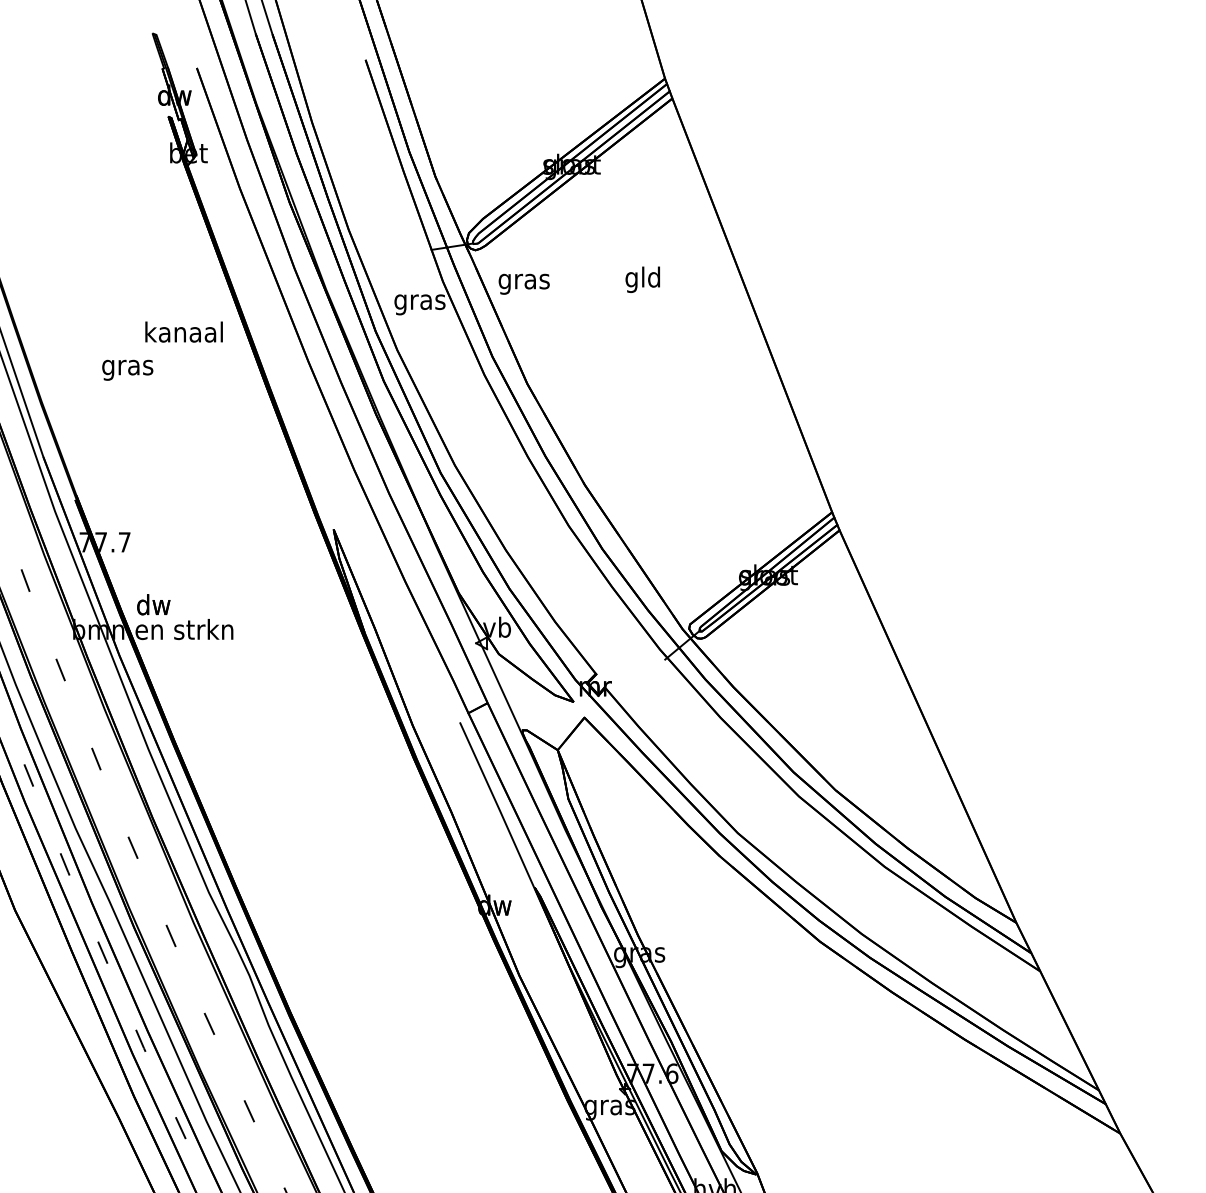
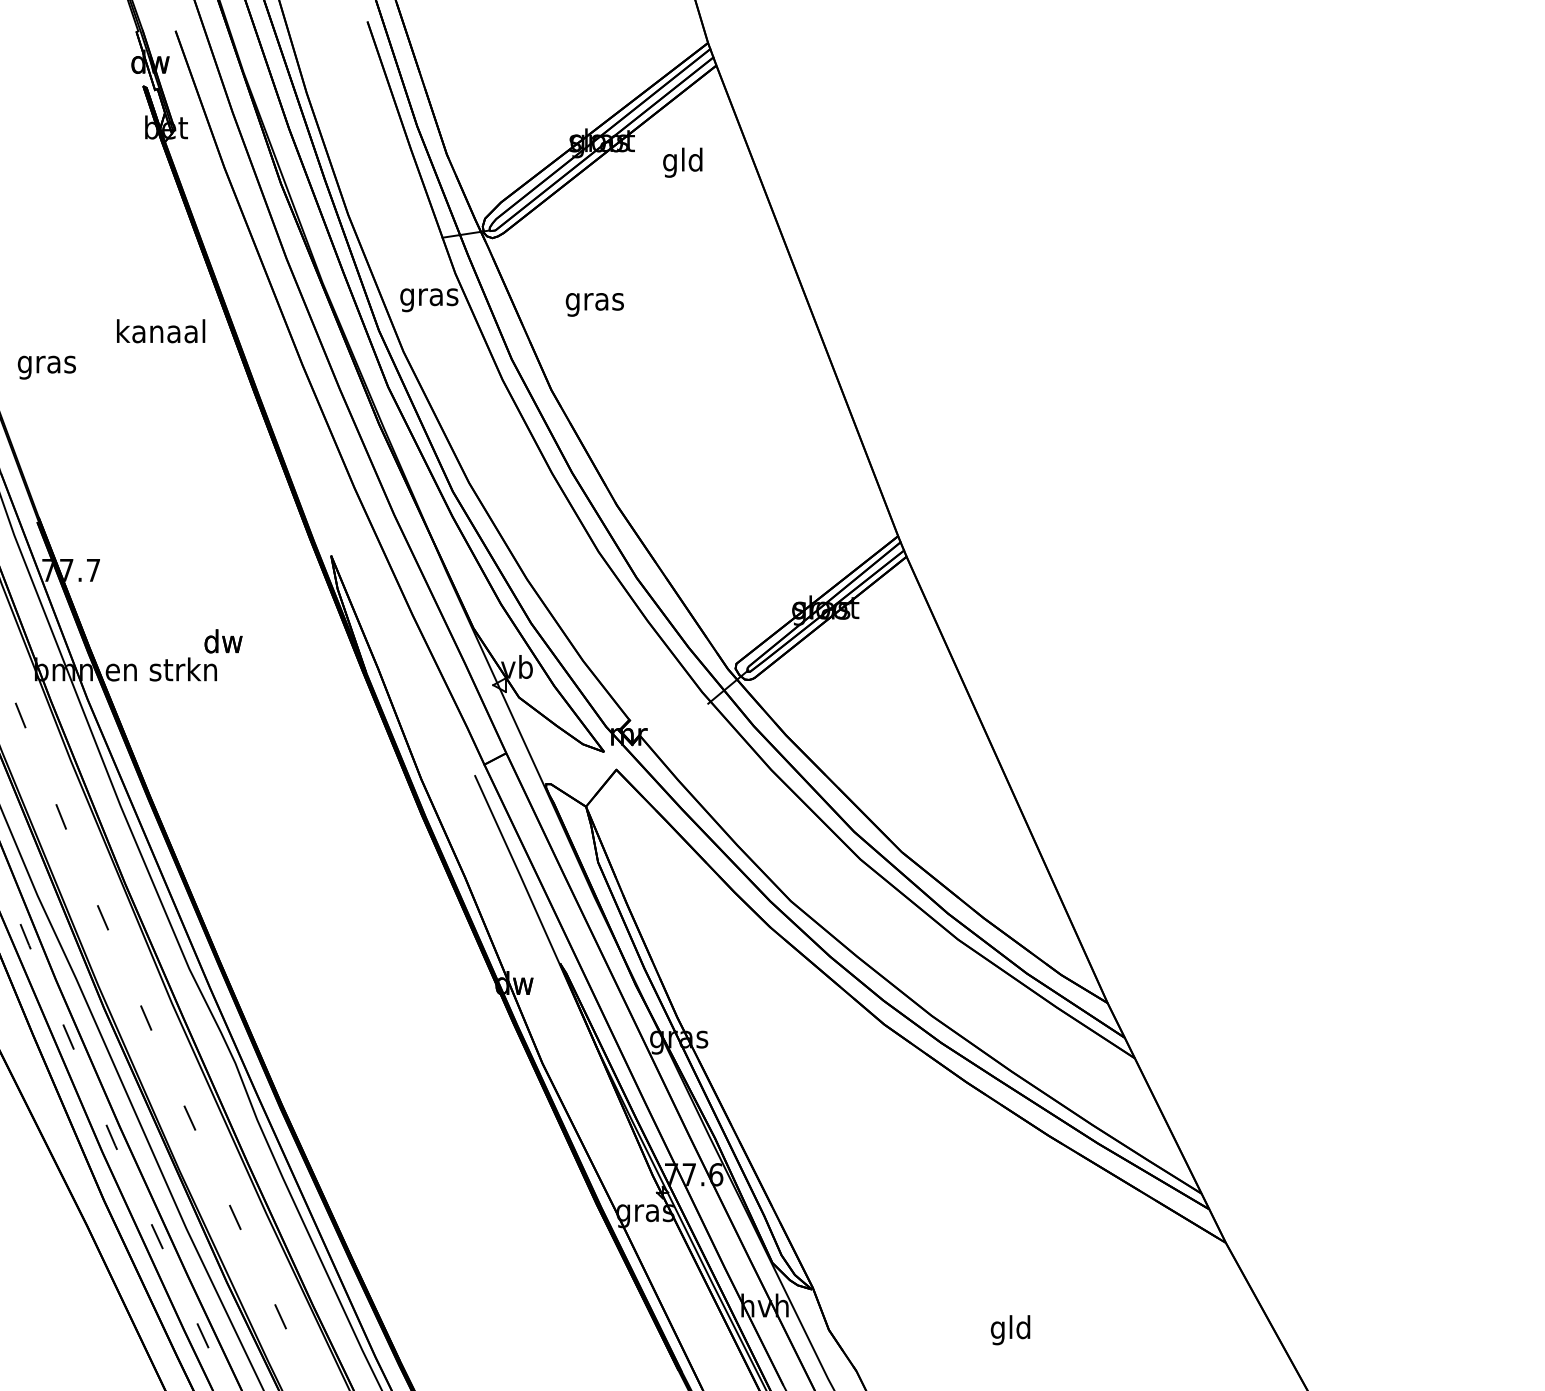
text: (642, 279) -> (682, 162), moved
text: (523, 283) -> (594, 304), moved
text: (127, 370) -> (46, 367), moved
text: (153, 604) -> (223, 641), moved

